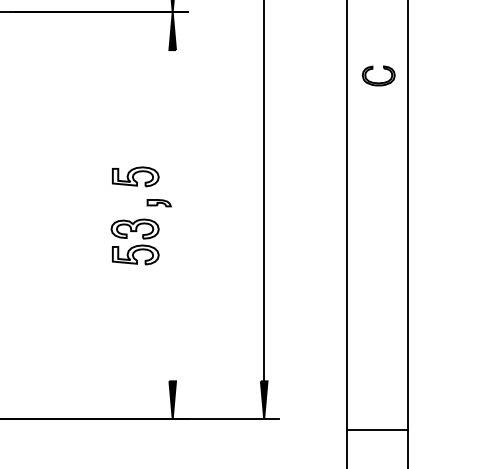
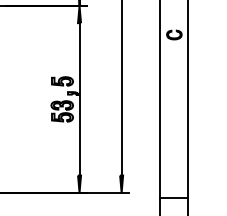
line: (172, 216) -> (79, 99), added

